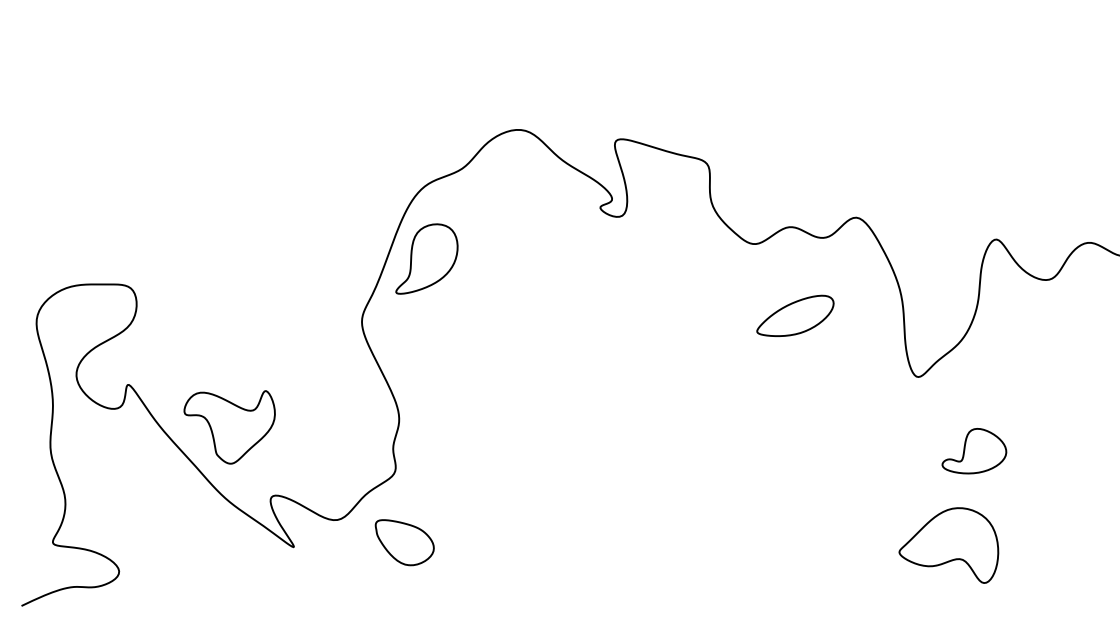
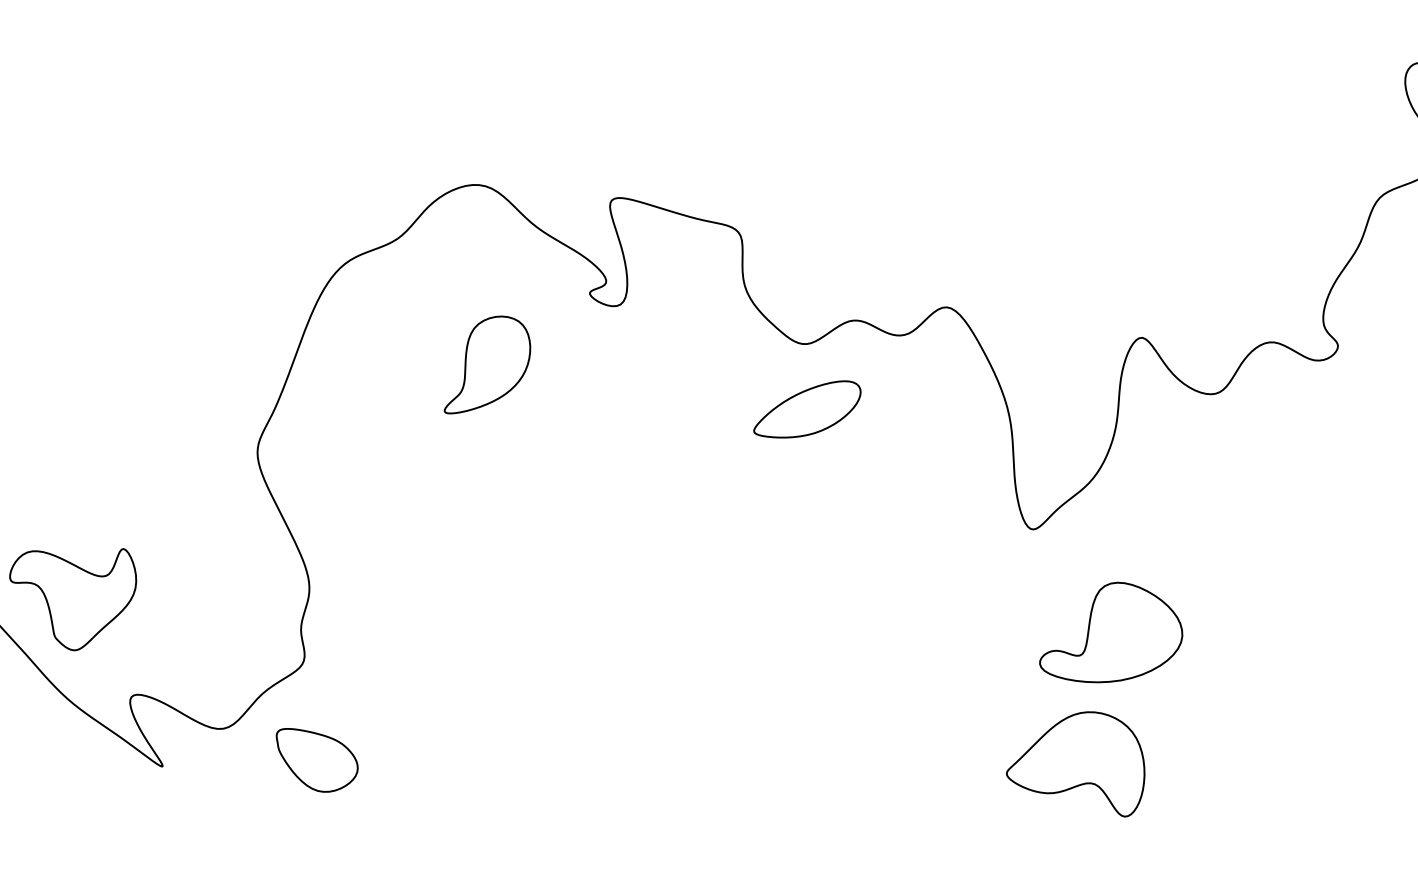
part: (426, 258) -> (486, 364), moved
part: (795, 315) -> (807, 408), moved
part: (974, 451) -> (1111, 633), size x1.6

